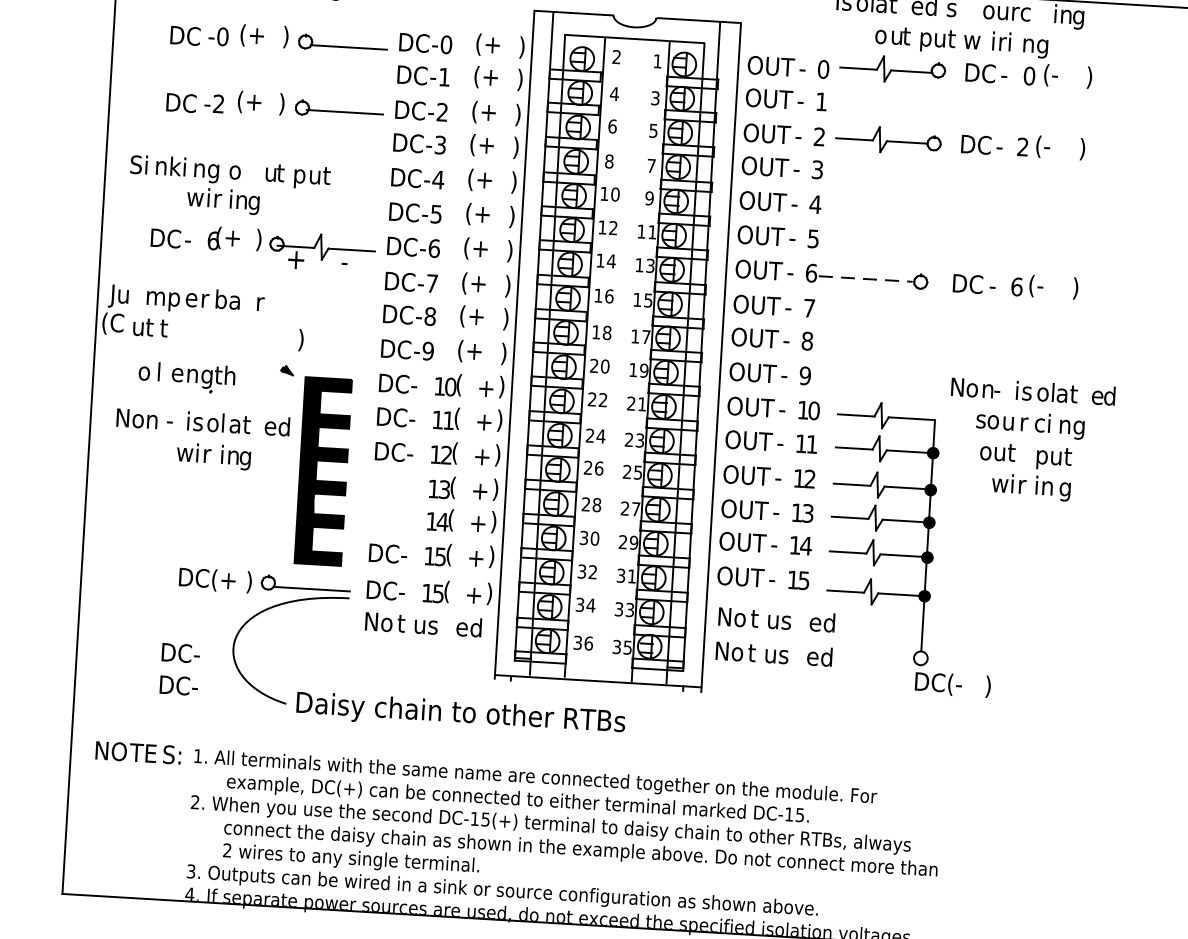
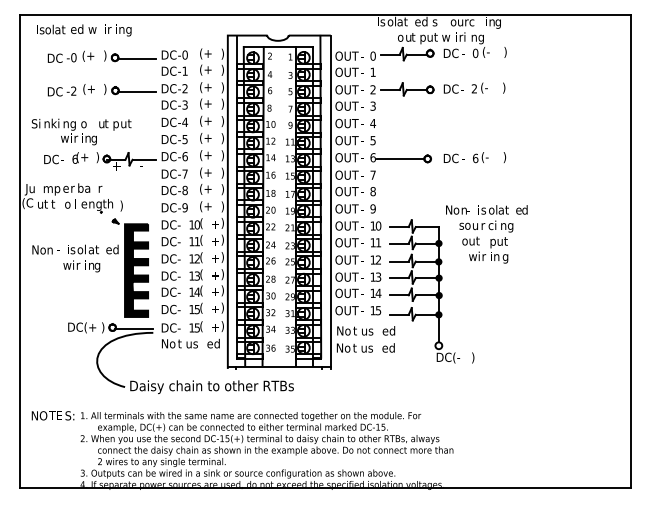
line: (866, 280) -> (400, 159), dashed -> solid
part: (187, 378) -> (89, 206), moved
text: (178, 668) -> (170, 283), moved

